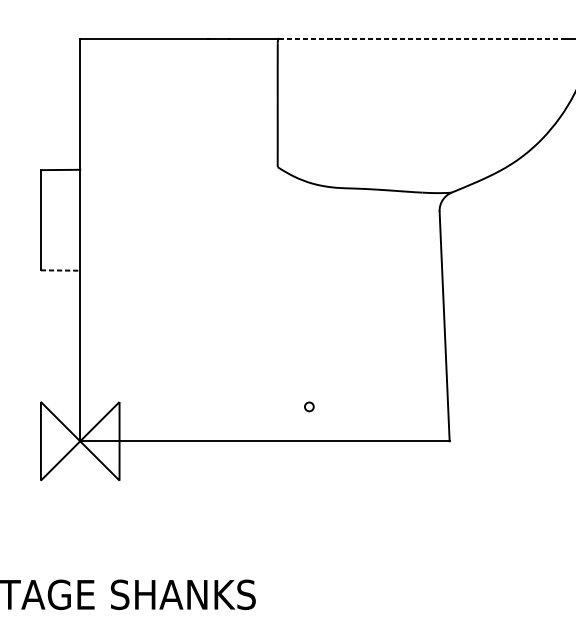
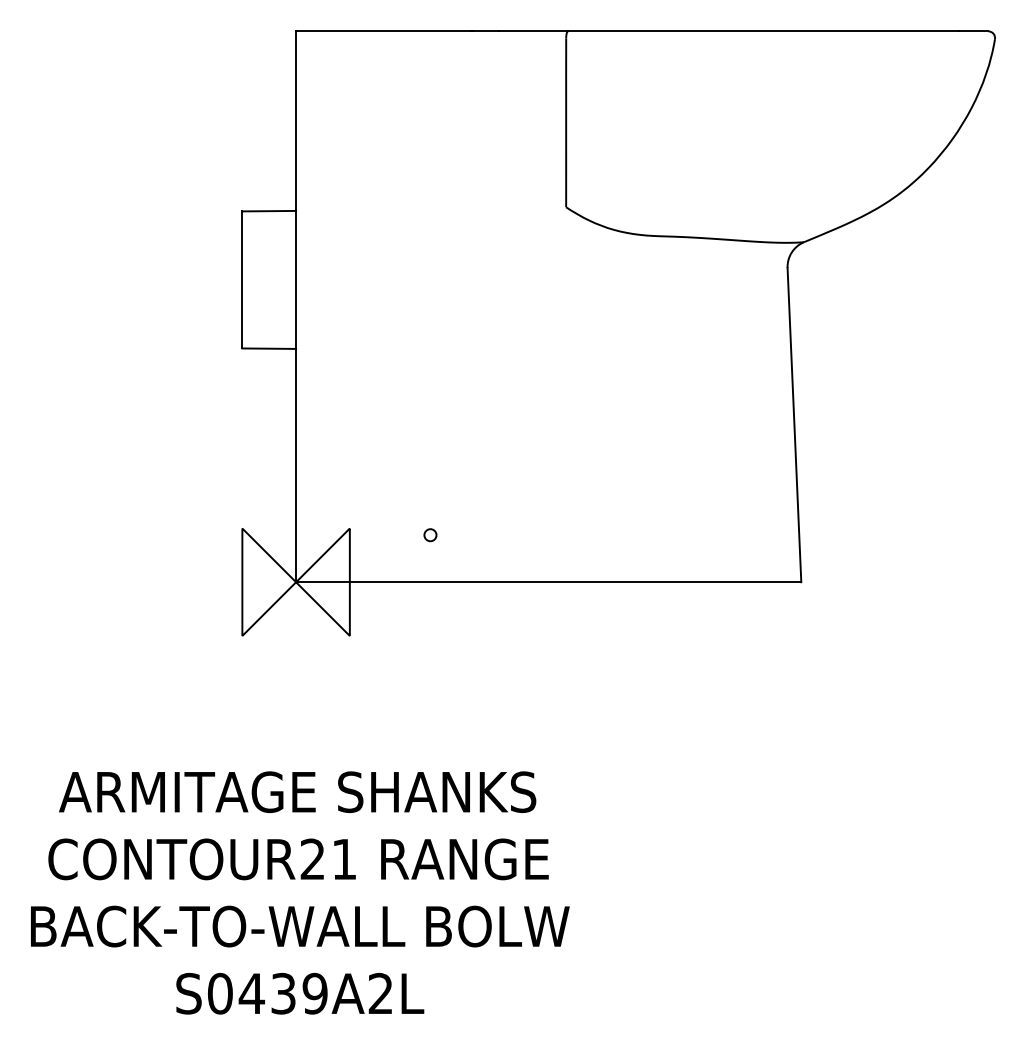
line: (422, 38) -> (763, 31), dashed -> solid
line: (60, 270) -> (269, 348), dashed -> solid
circle: (309, 407) -> (430, 535), moved

